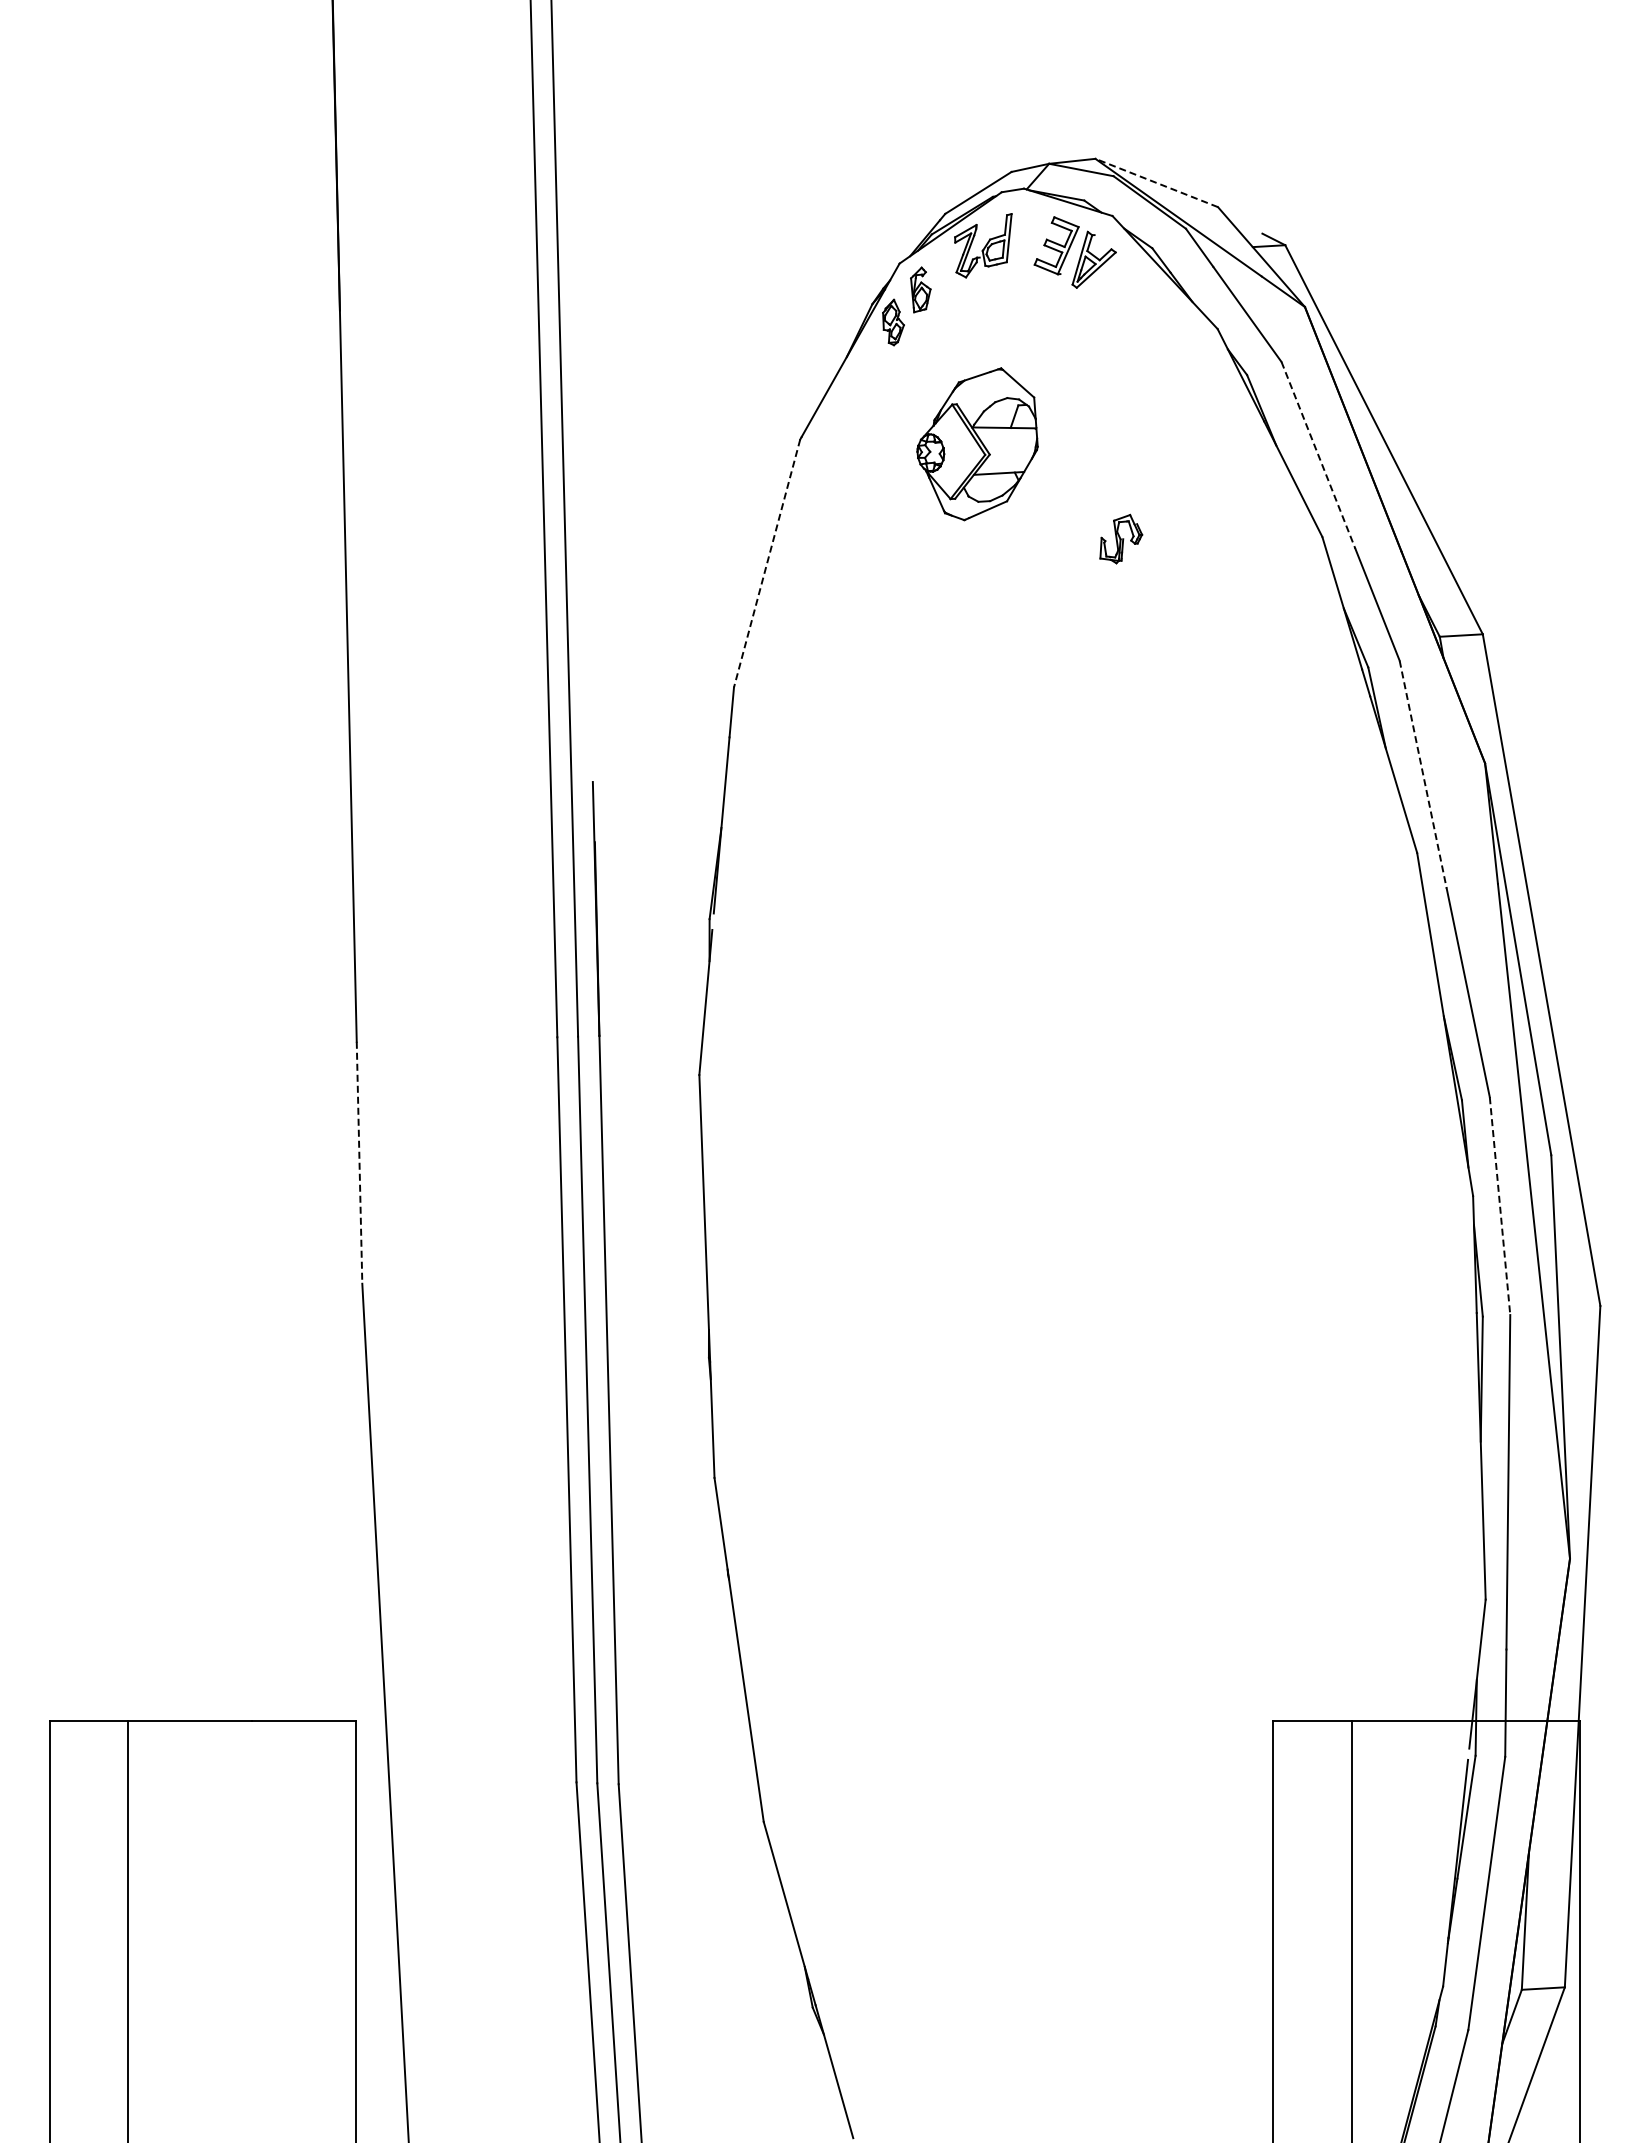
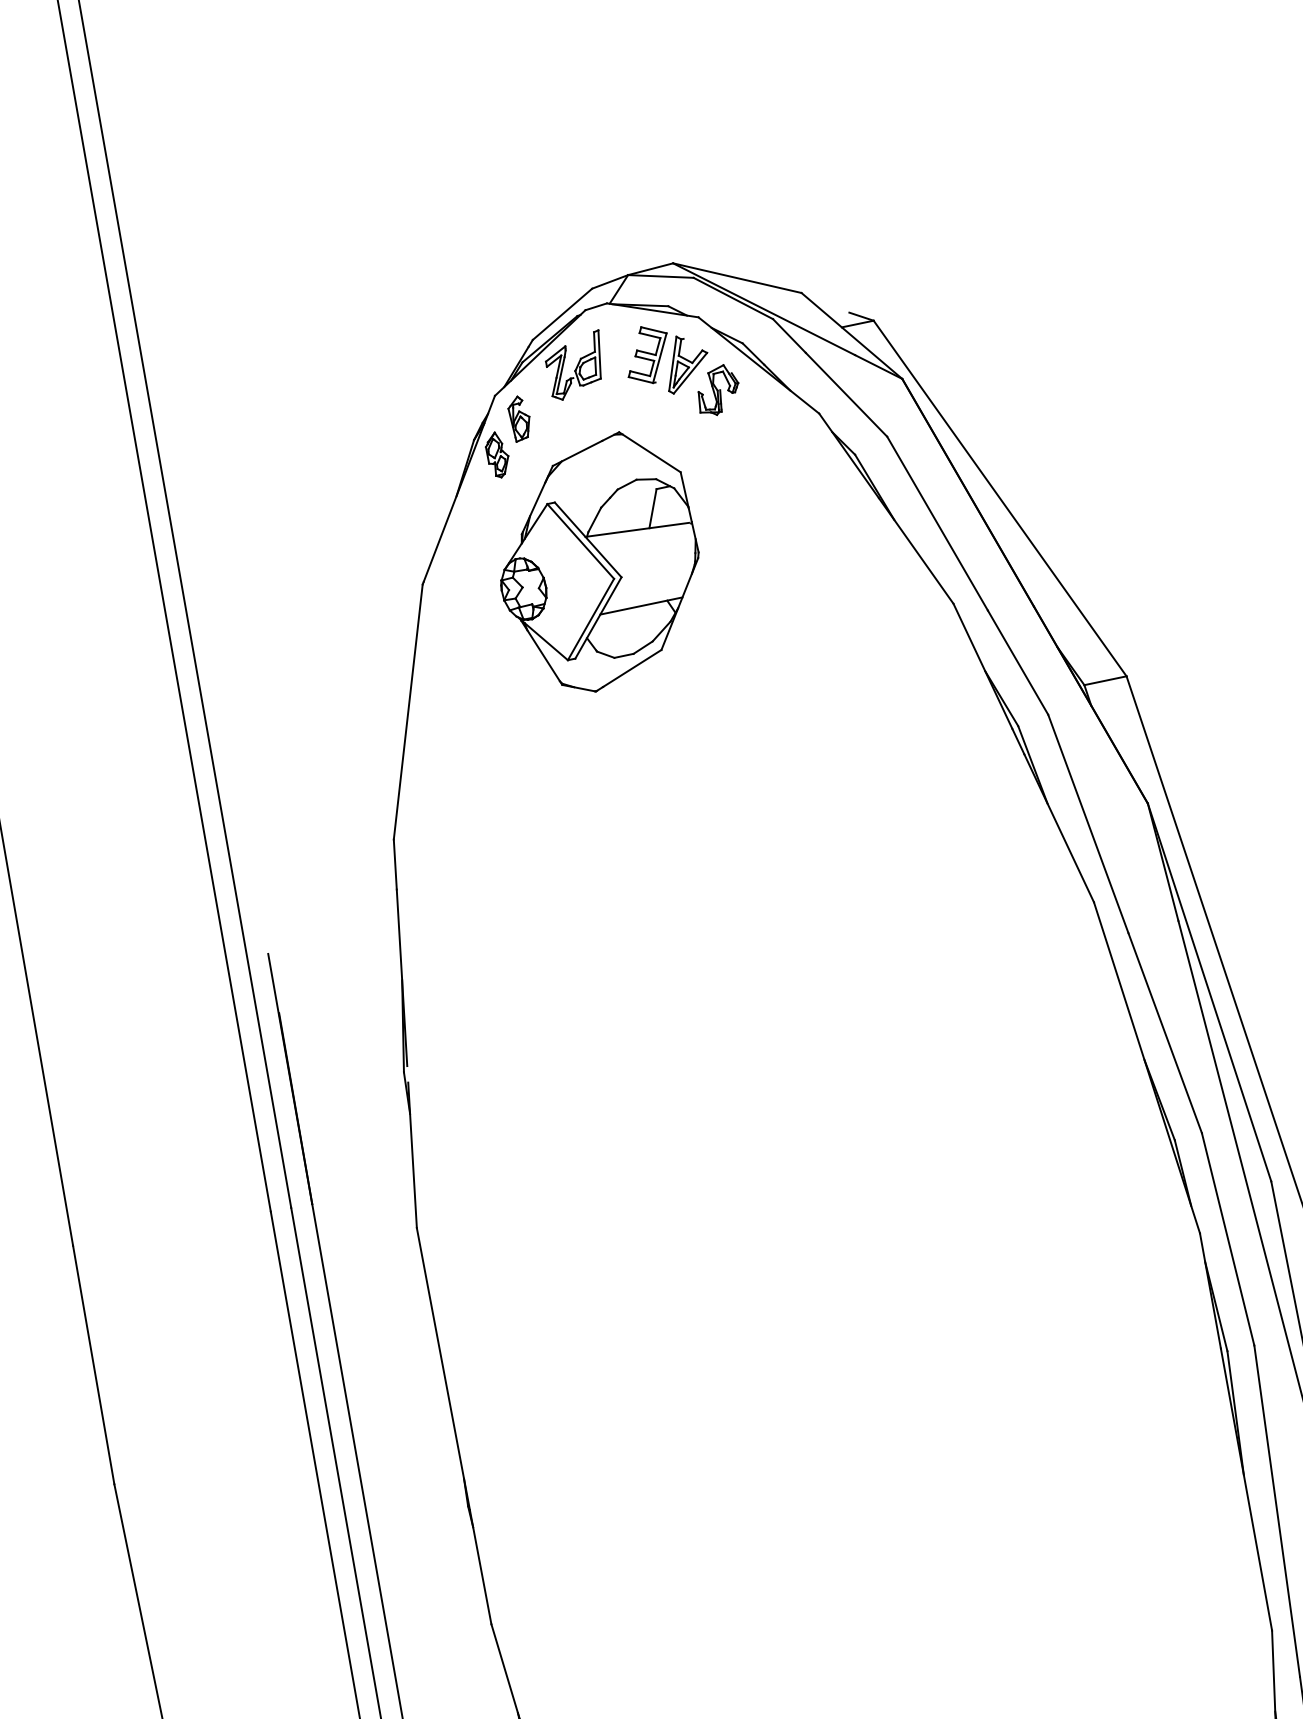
line: (1156, 182) -> (737, 277), dashed -> solid
part: (977, 443) -> (598, 562), size x1.67
line: (1318, 455) -> (937, 523), dashed -> solid
part: (1121, 538) -> (718, 389), moved
line: (766, 563) -> (407, 712), dashed -> solid
line: (1423, 775) -> (1088, 824), dashed -> solid
line: (359, 1163) -> (93, 1365), dashed -> solid
line: (1500, 1206) -> (1228, 1239), dashed -> solid

